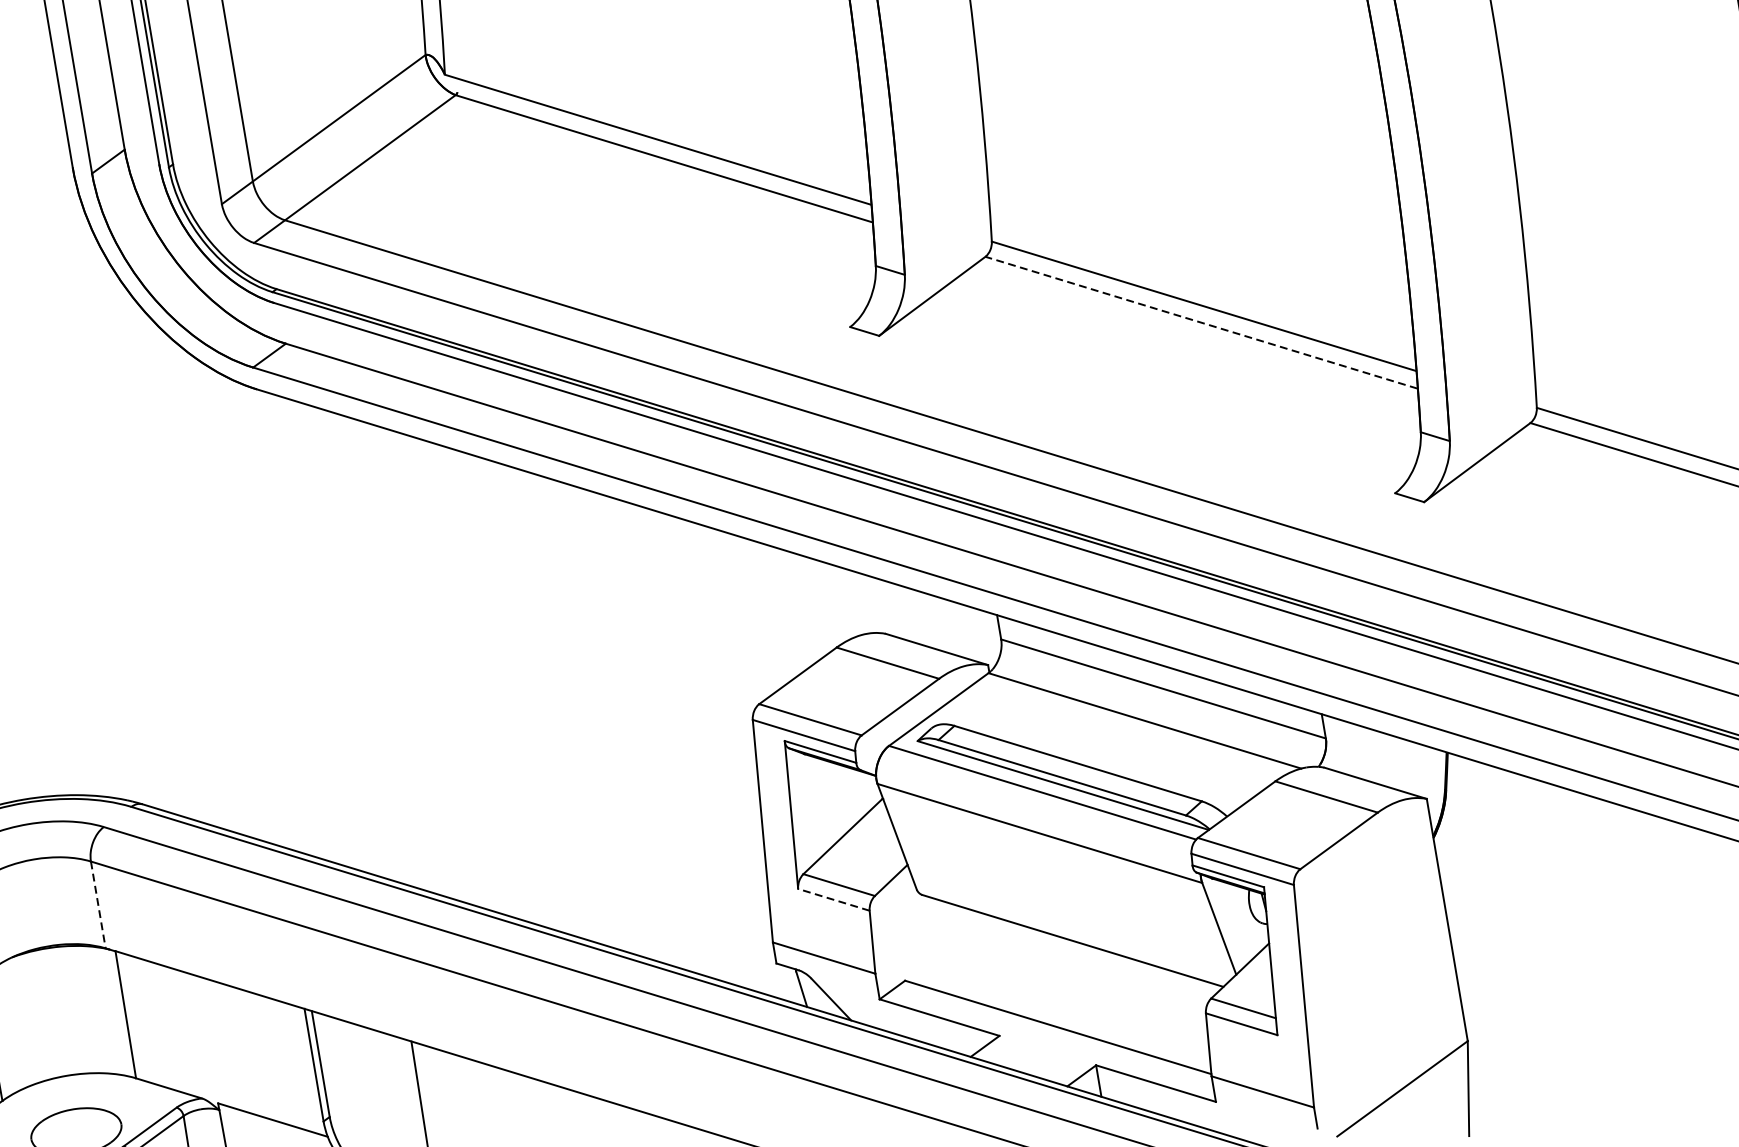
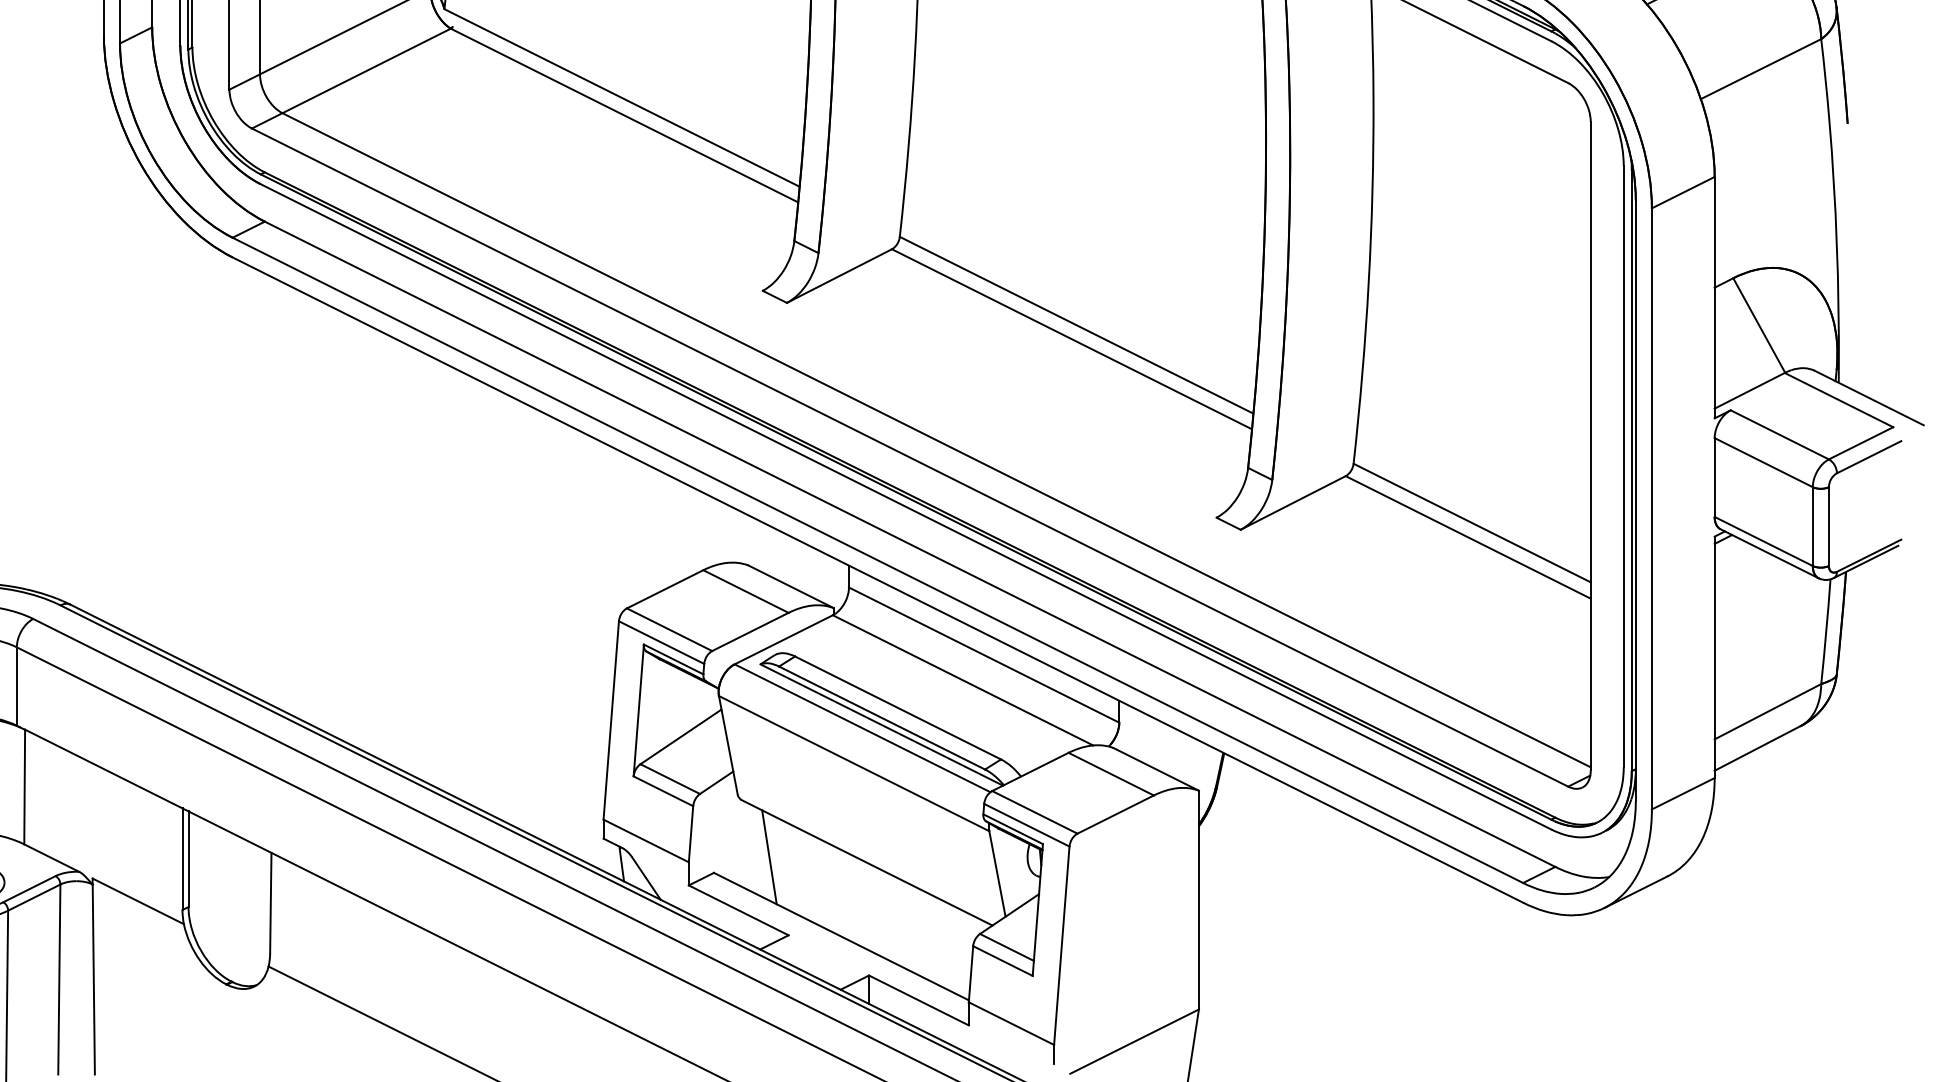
line: (1200, 322) -> (1071, 338), dashed -> solid
line: (834, 900) -> (663, 791), dashed -> solid
line: (98, 906) -> (16, 687), dashed -> solid
line: (963, 953) -> (769, 857), added

